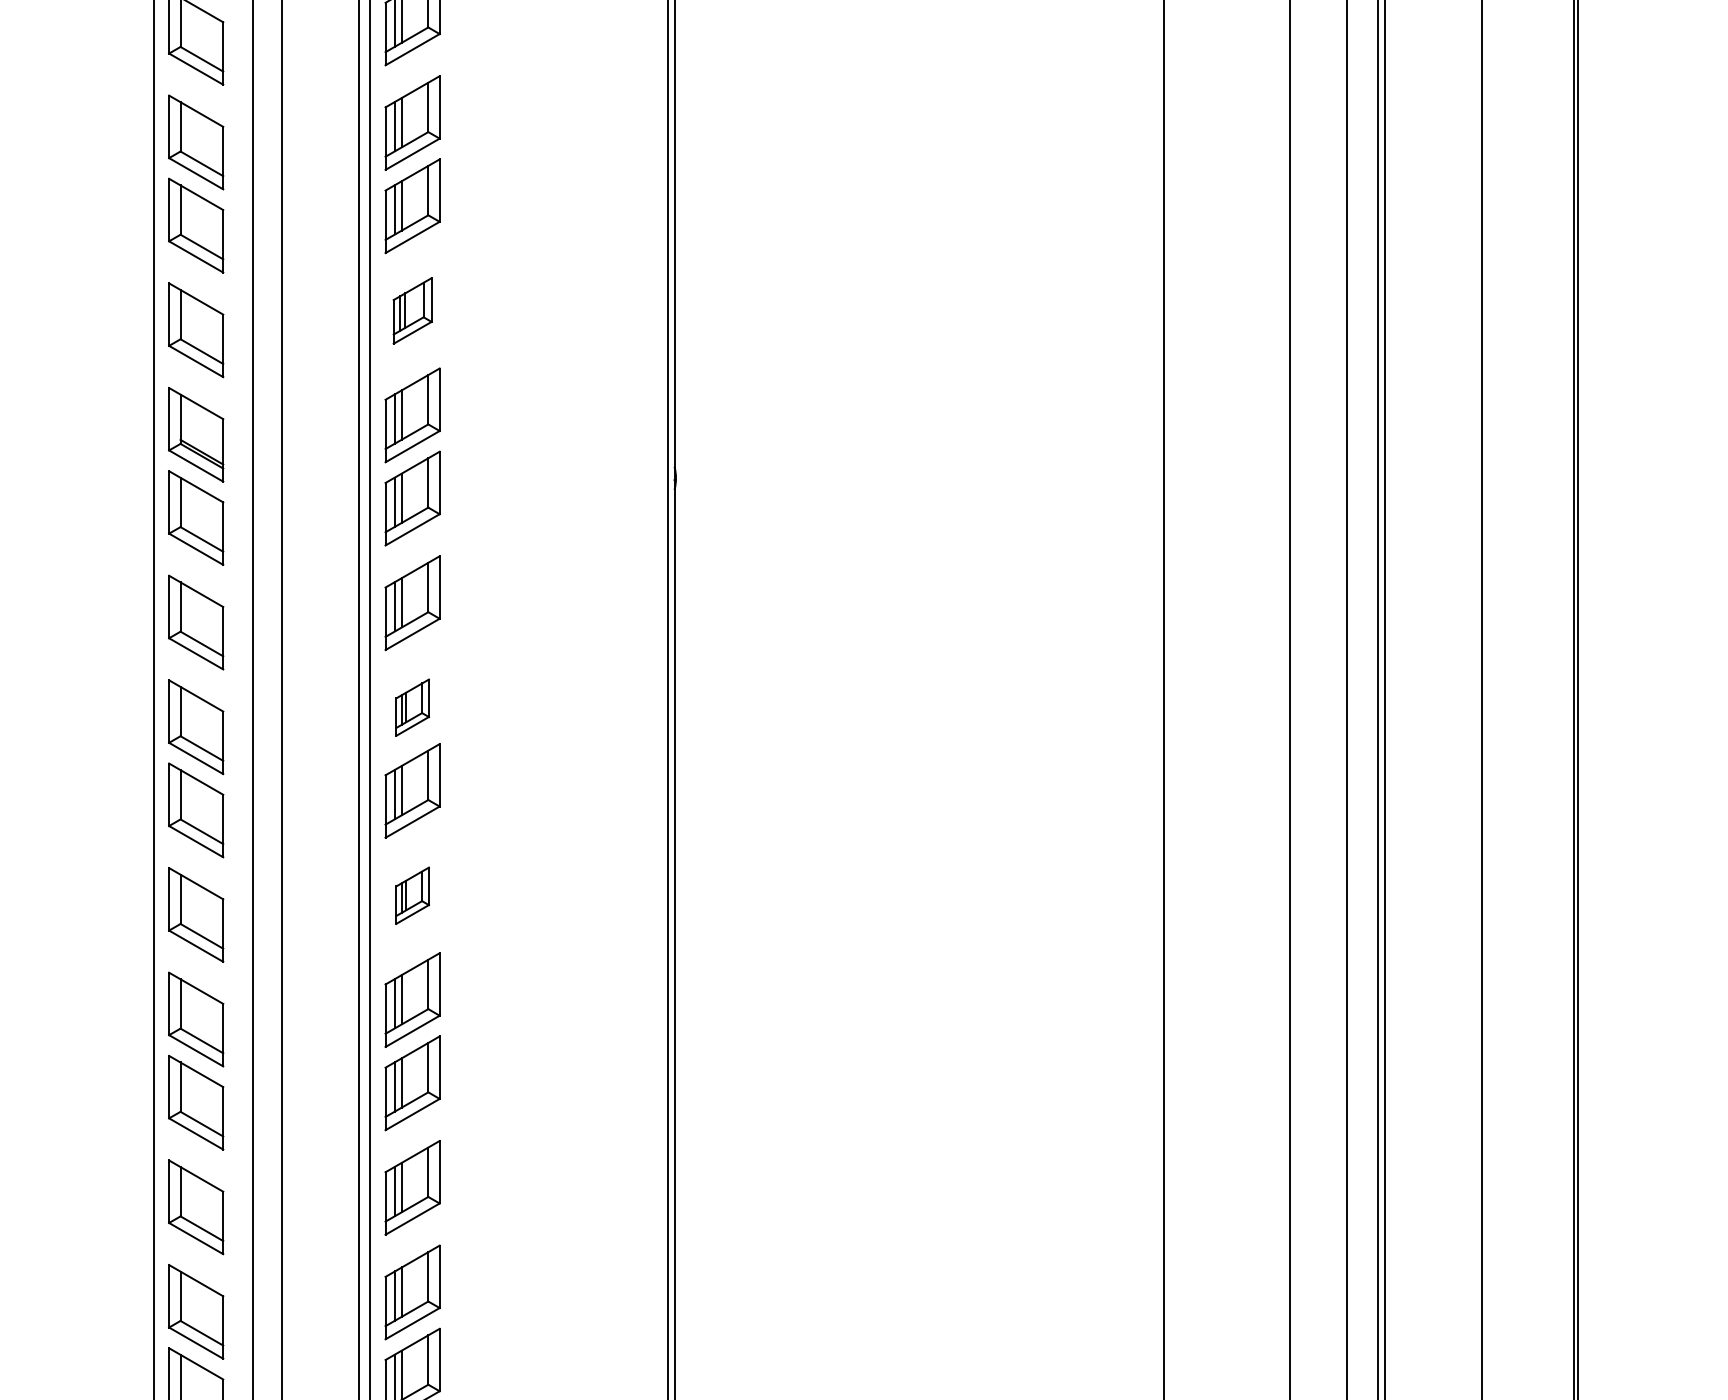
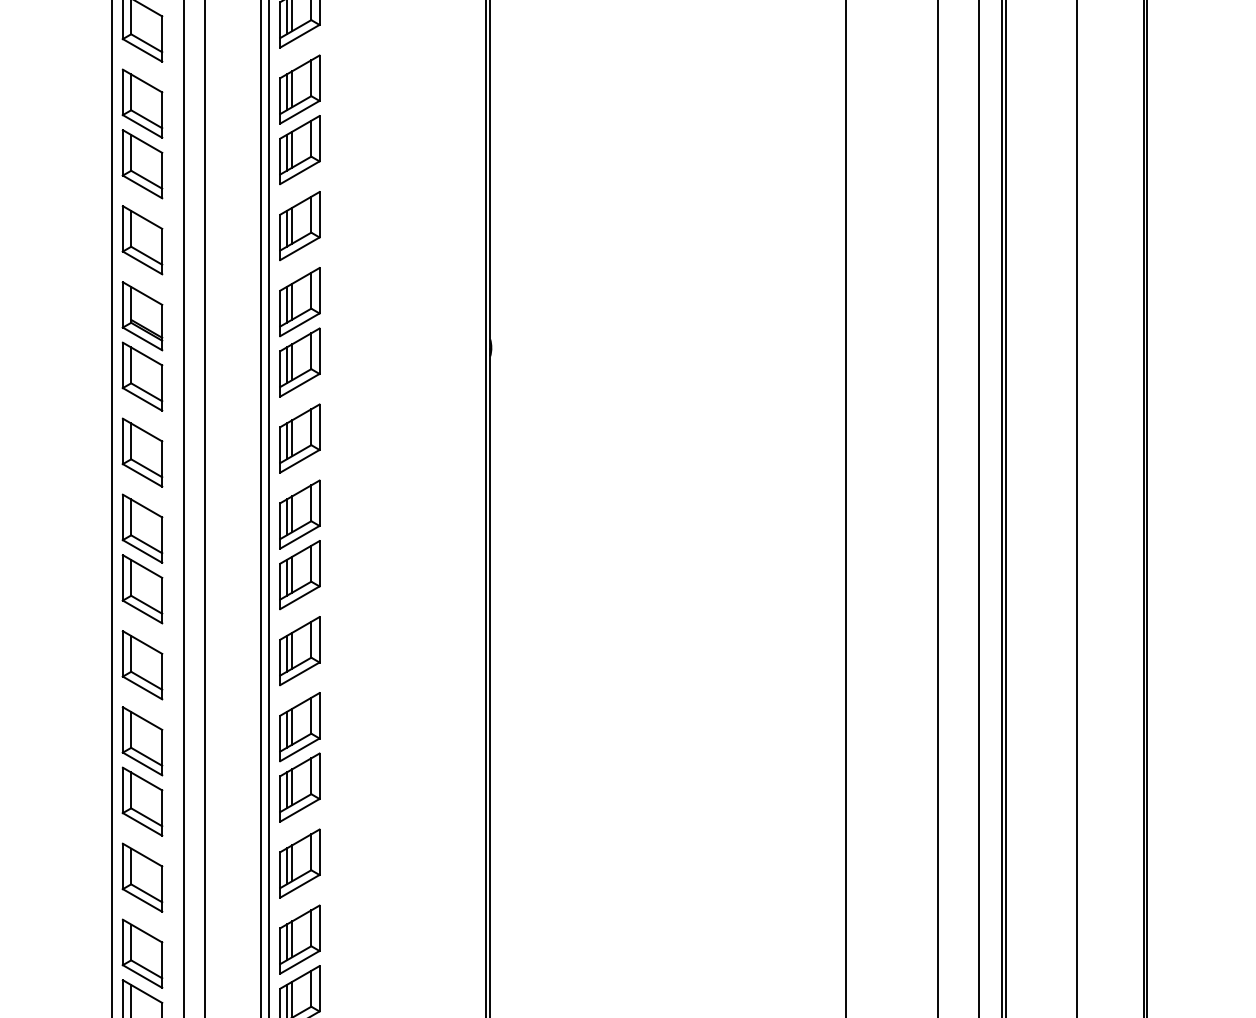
part: (412, 311) -> (299, 226), size x1.43
part: (412, 707) -> (299, 514), size x1.67
part: (412, 896) -> (299, 651), size x1.67

